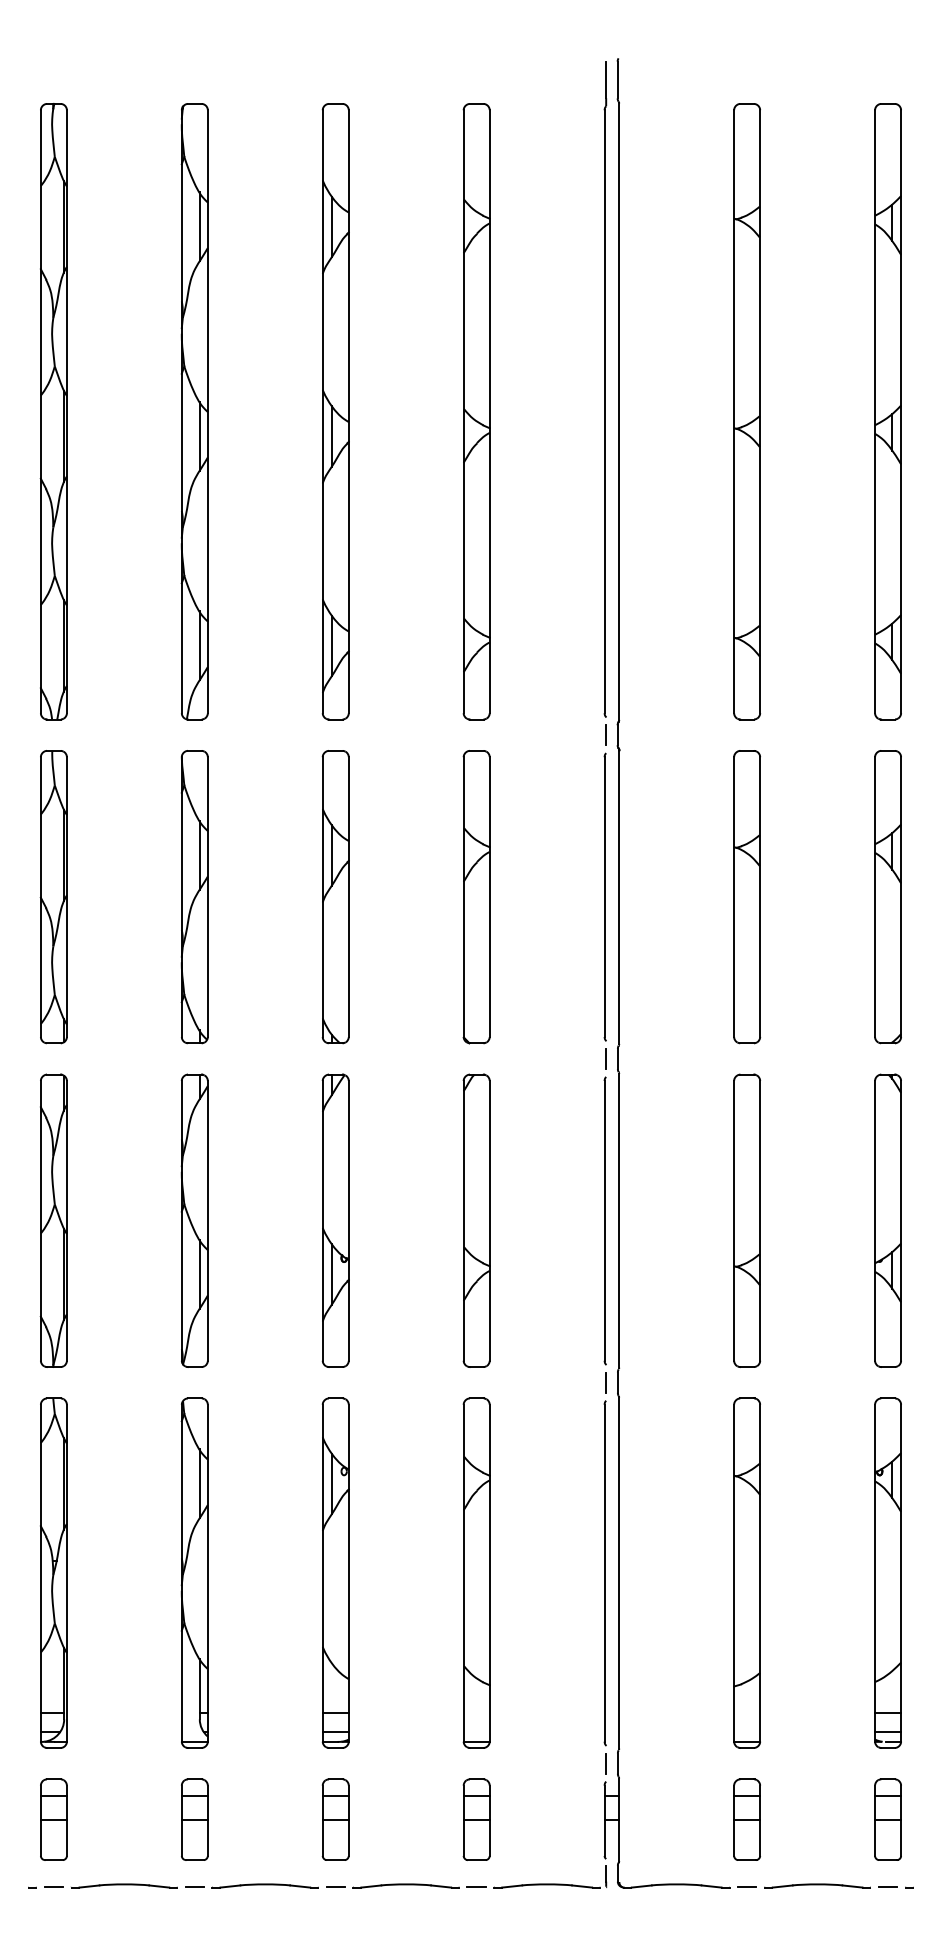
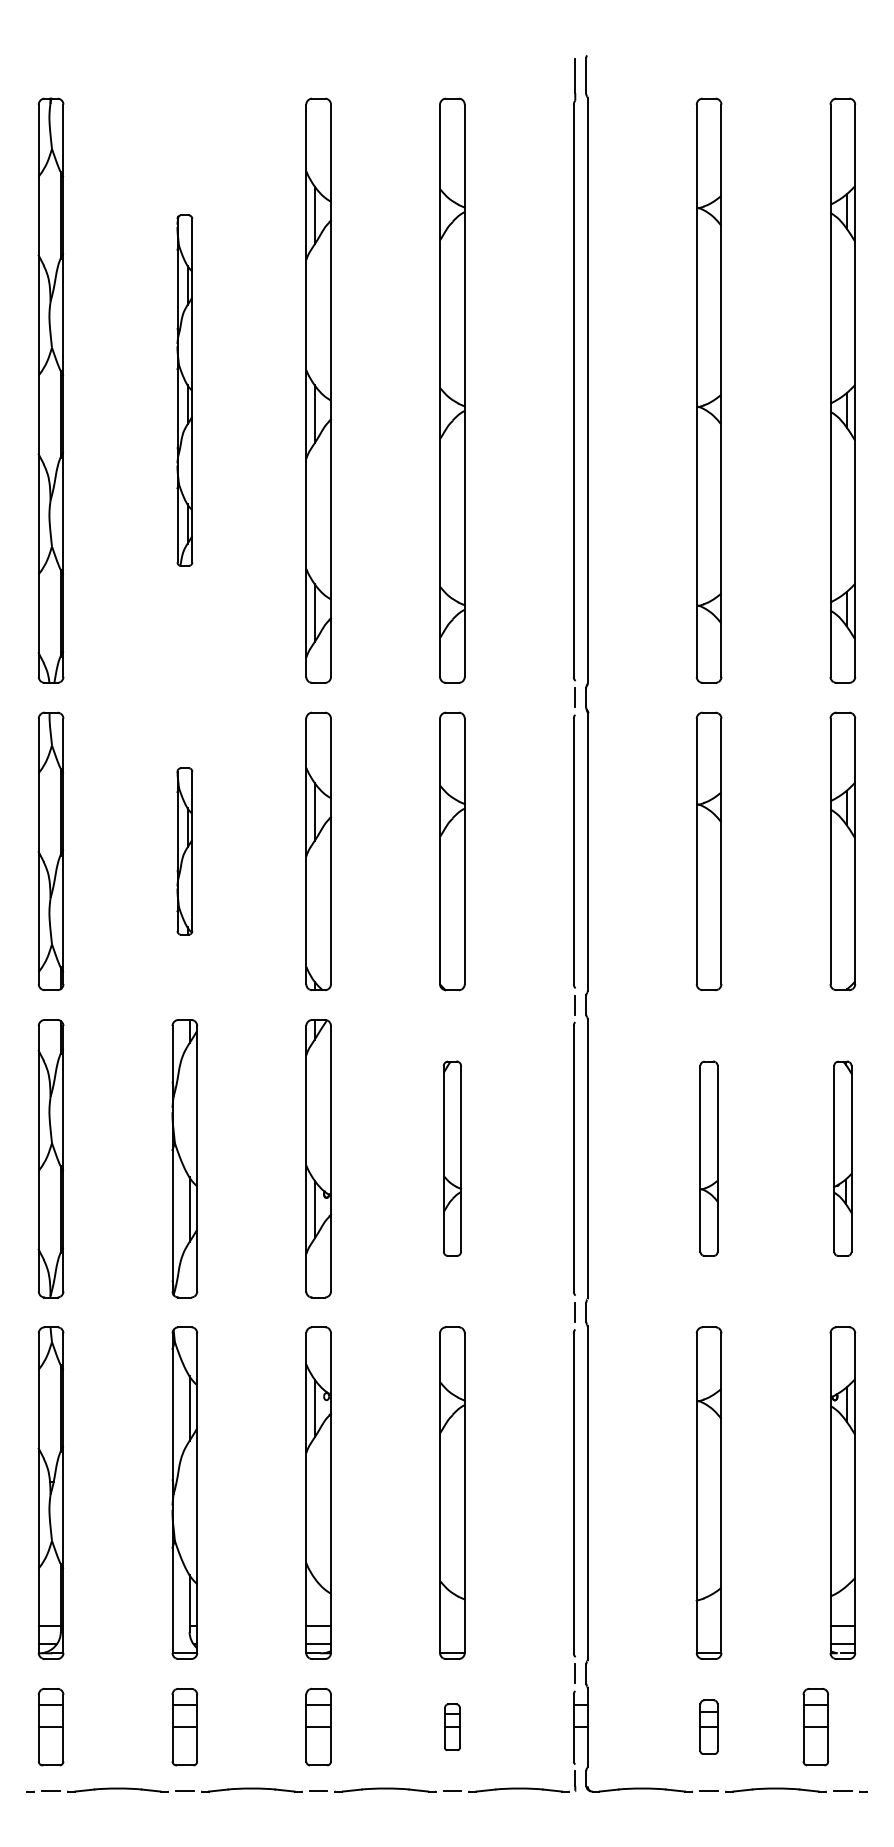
part: (194, 411) -> (184, 390), size x0.6
part: (194, 897) -> (184, 851), size x0.6
part: (476, 1220) -> (452, 1158), size x0.7
part: (746, 1220) -> (708, 1158), size x0.7
part: (887, 1220) -> (842, 1158), size x0.7
part: (746, 1819) -> (708, 1726), size x0.7
part: (476, 1820) -> (452, 1727), size x0.6
part: (887, 1820) -> (815, 1727), moved

